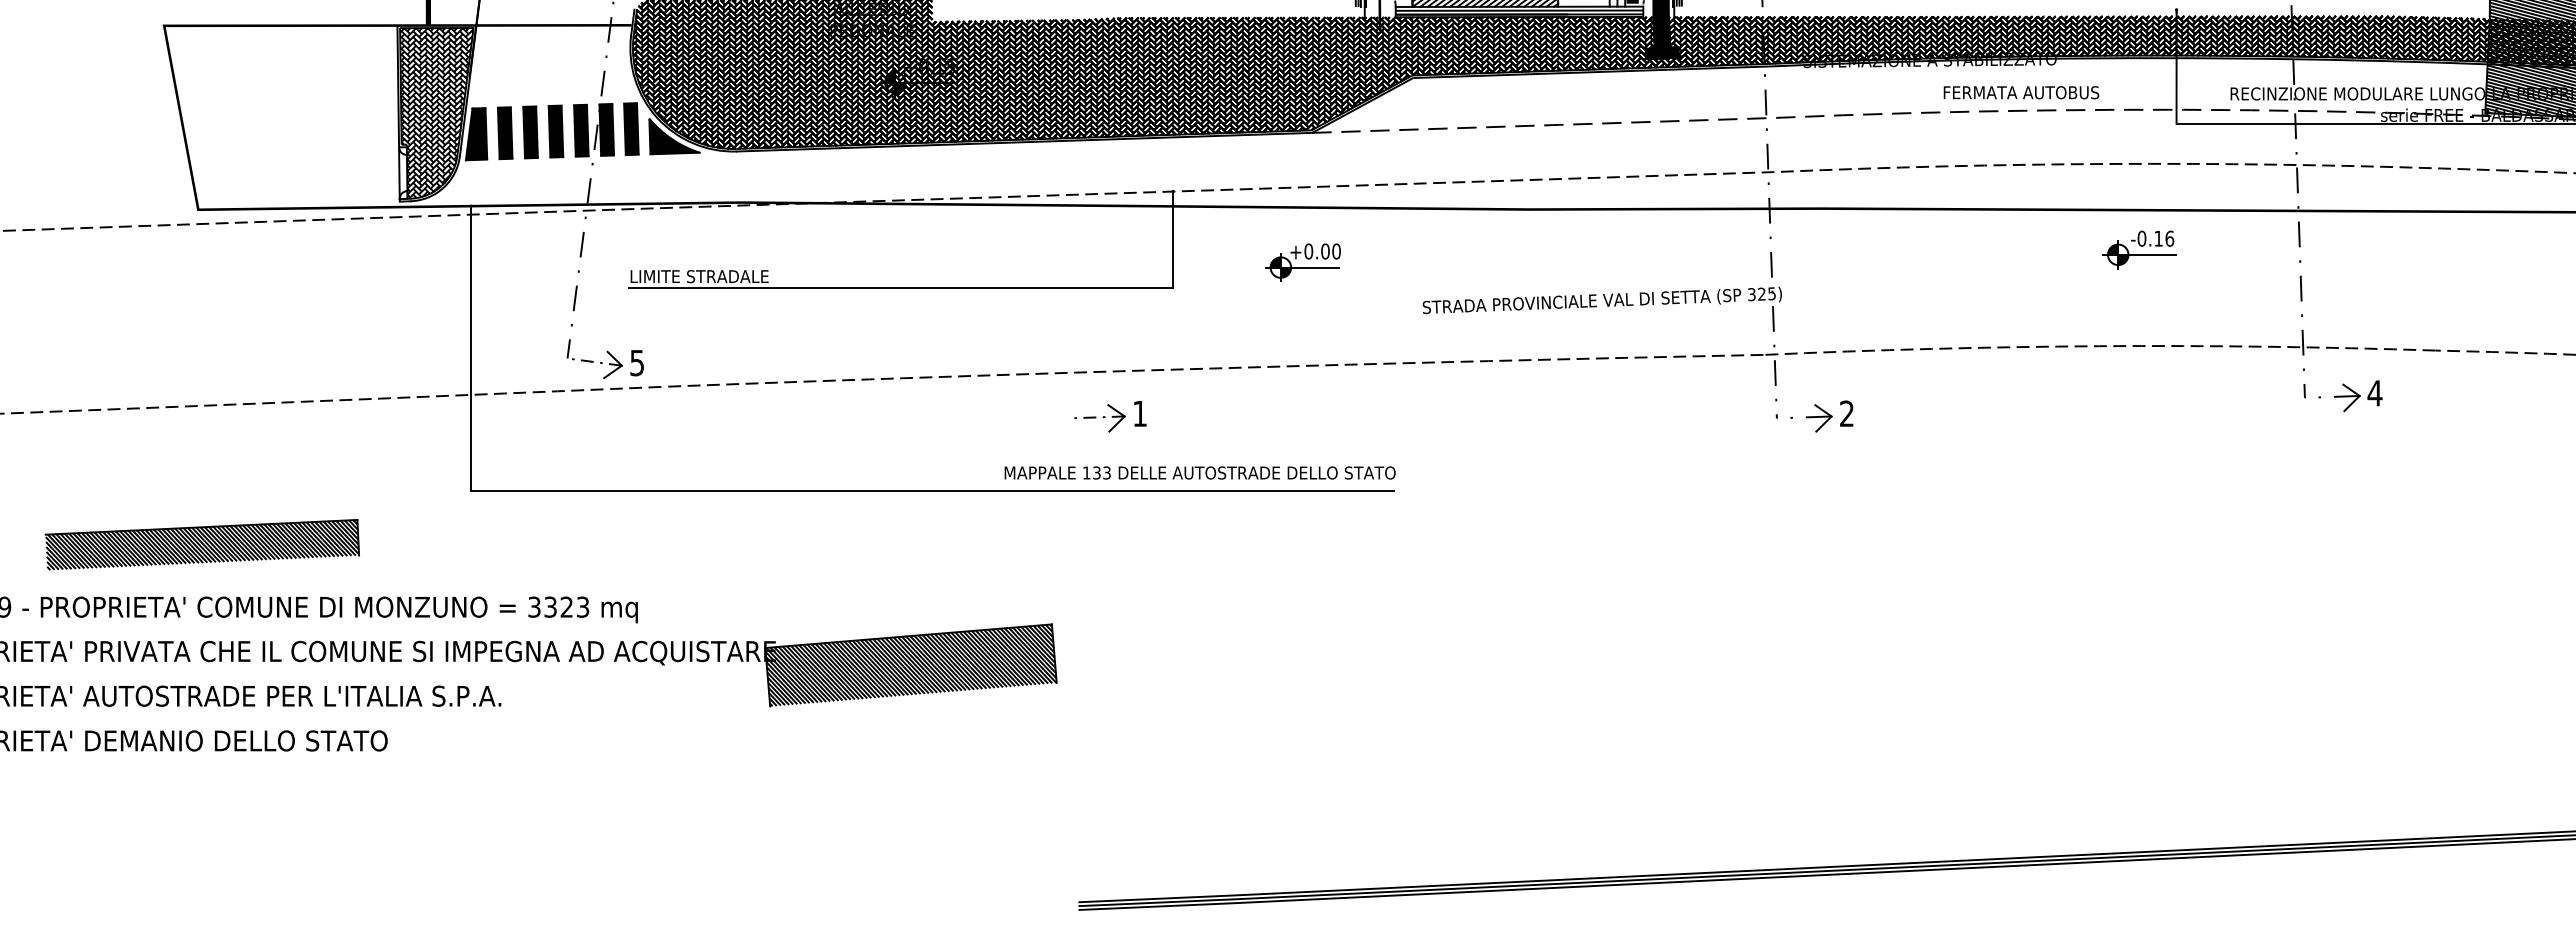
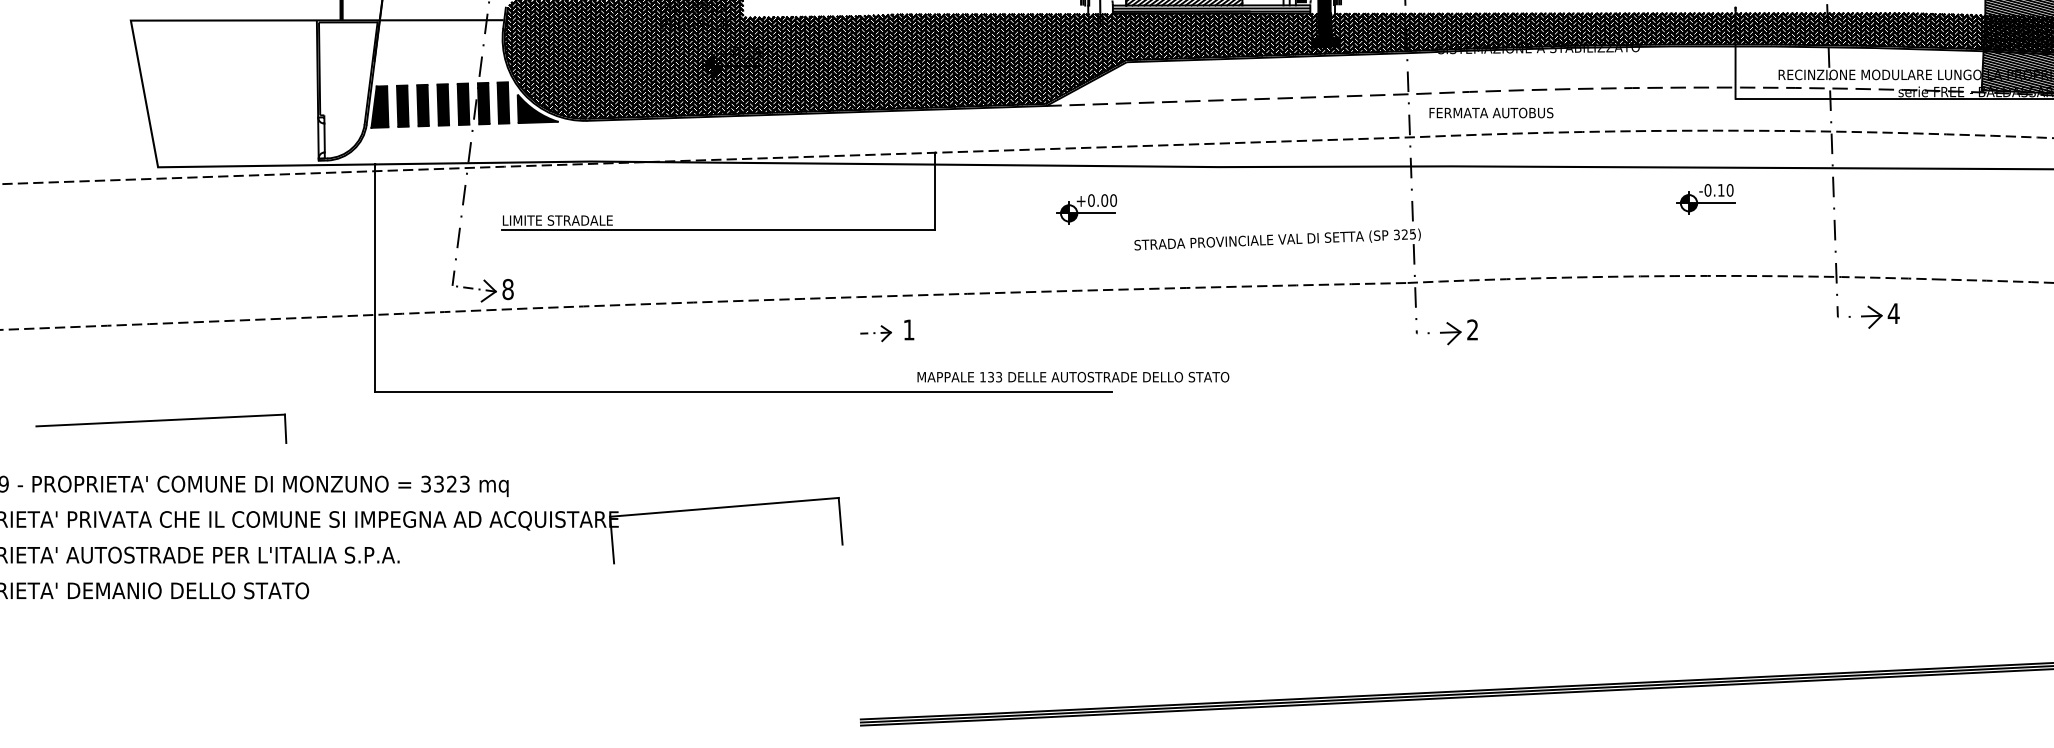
text: (2021, 92) -> (1491, 112), moved
hatch: (436, 113) -> (348, 90), removed
text: (2169, 238) -> (1729, 190), -0.16 -> -0.10
part: (1302, 262) -> (1086, 209), moved
text: (637, 362) -> (508, 289), 5 -> 8
part: (1099, 418) -> (876, 333), size x0.7
text: (1199, 472) -> (1072, 376), moved
hatch: (202, 545) -> (161, 435), removed
hatch: (910, 665) -> (725, 530), removed

